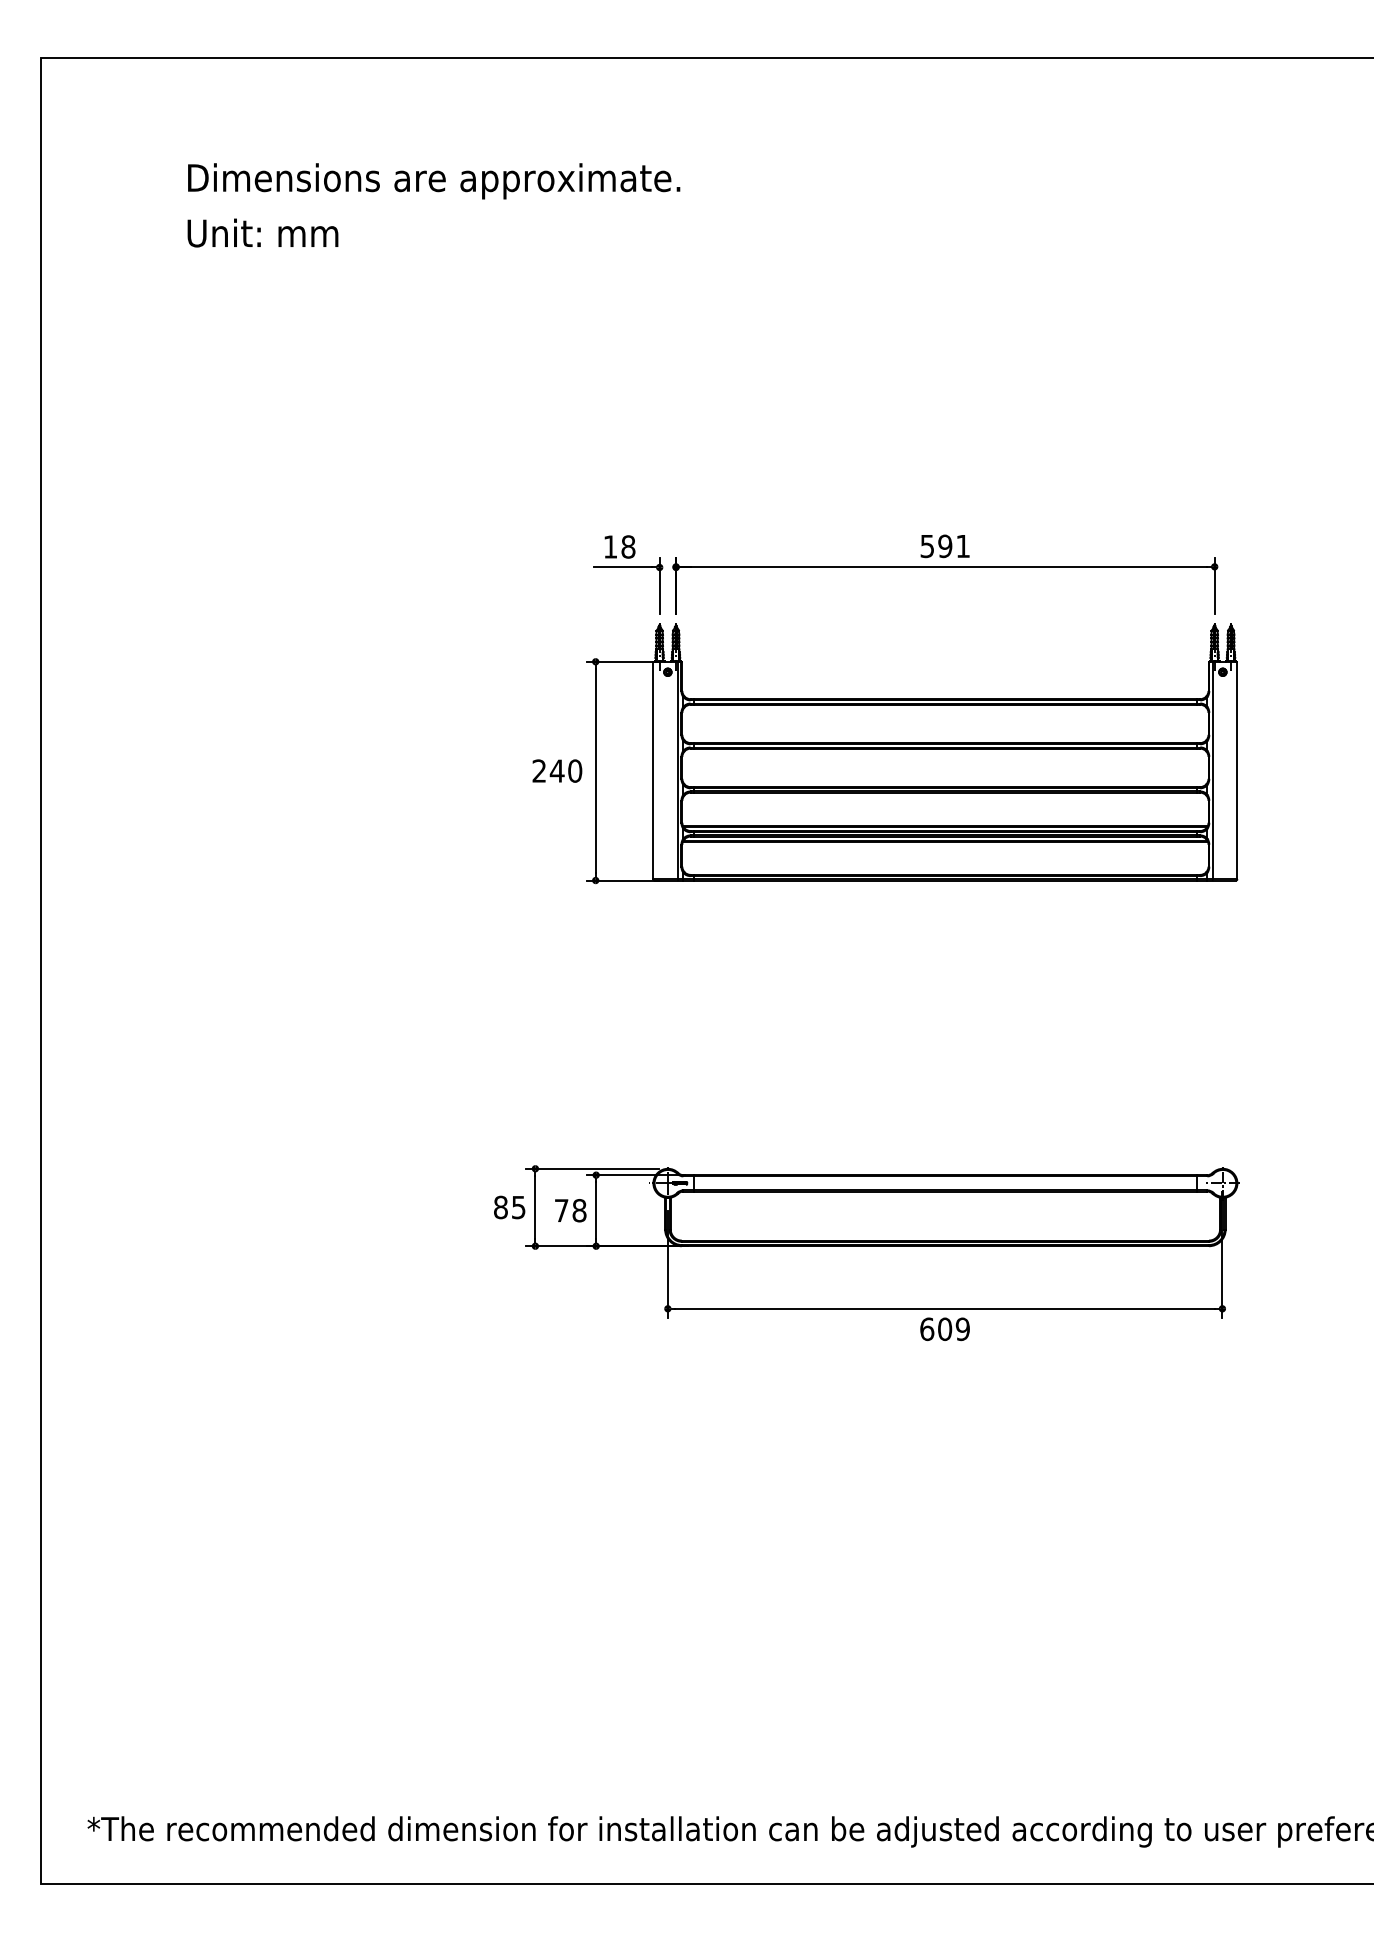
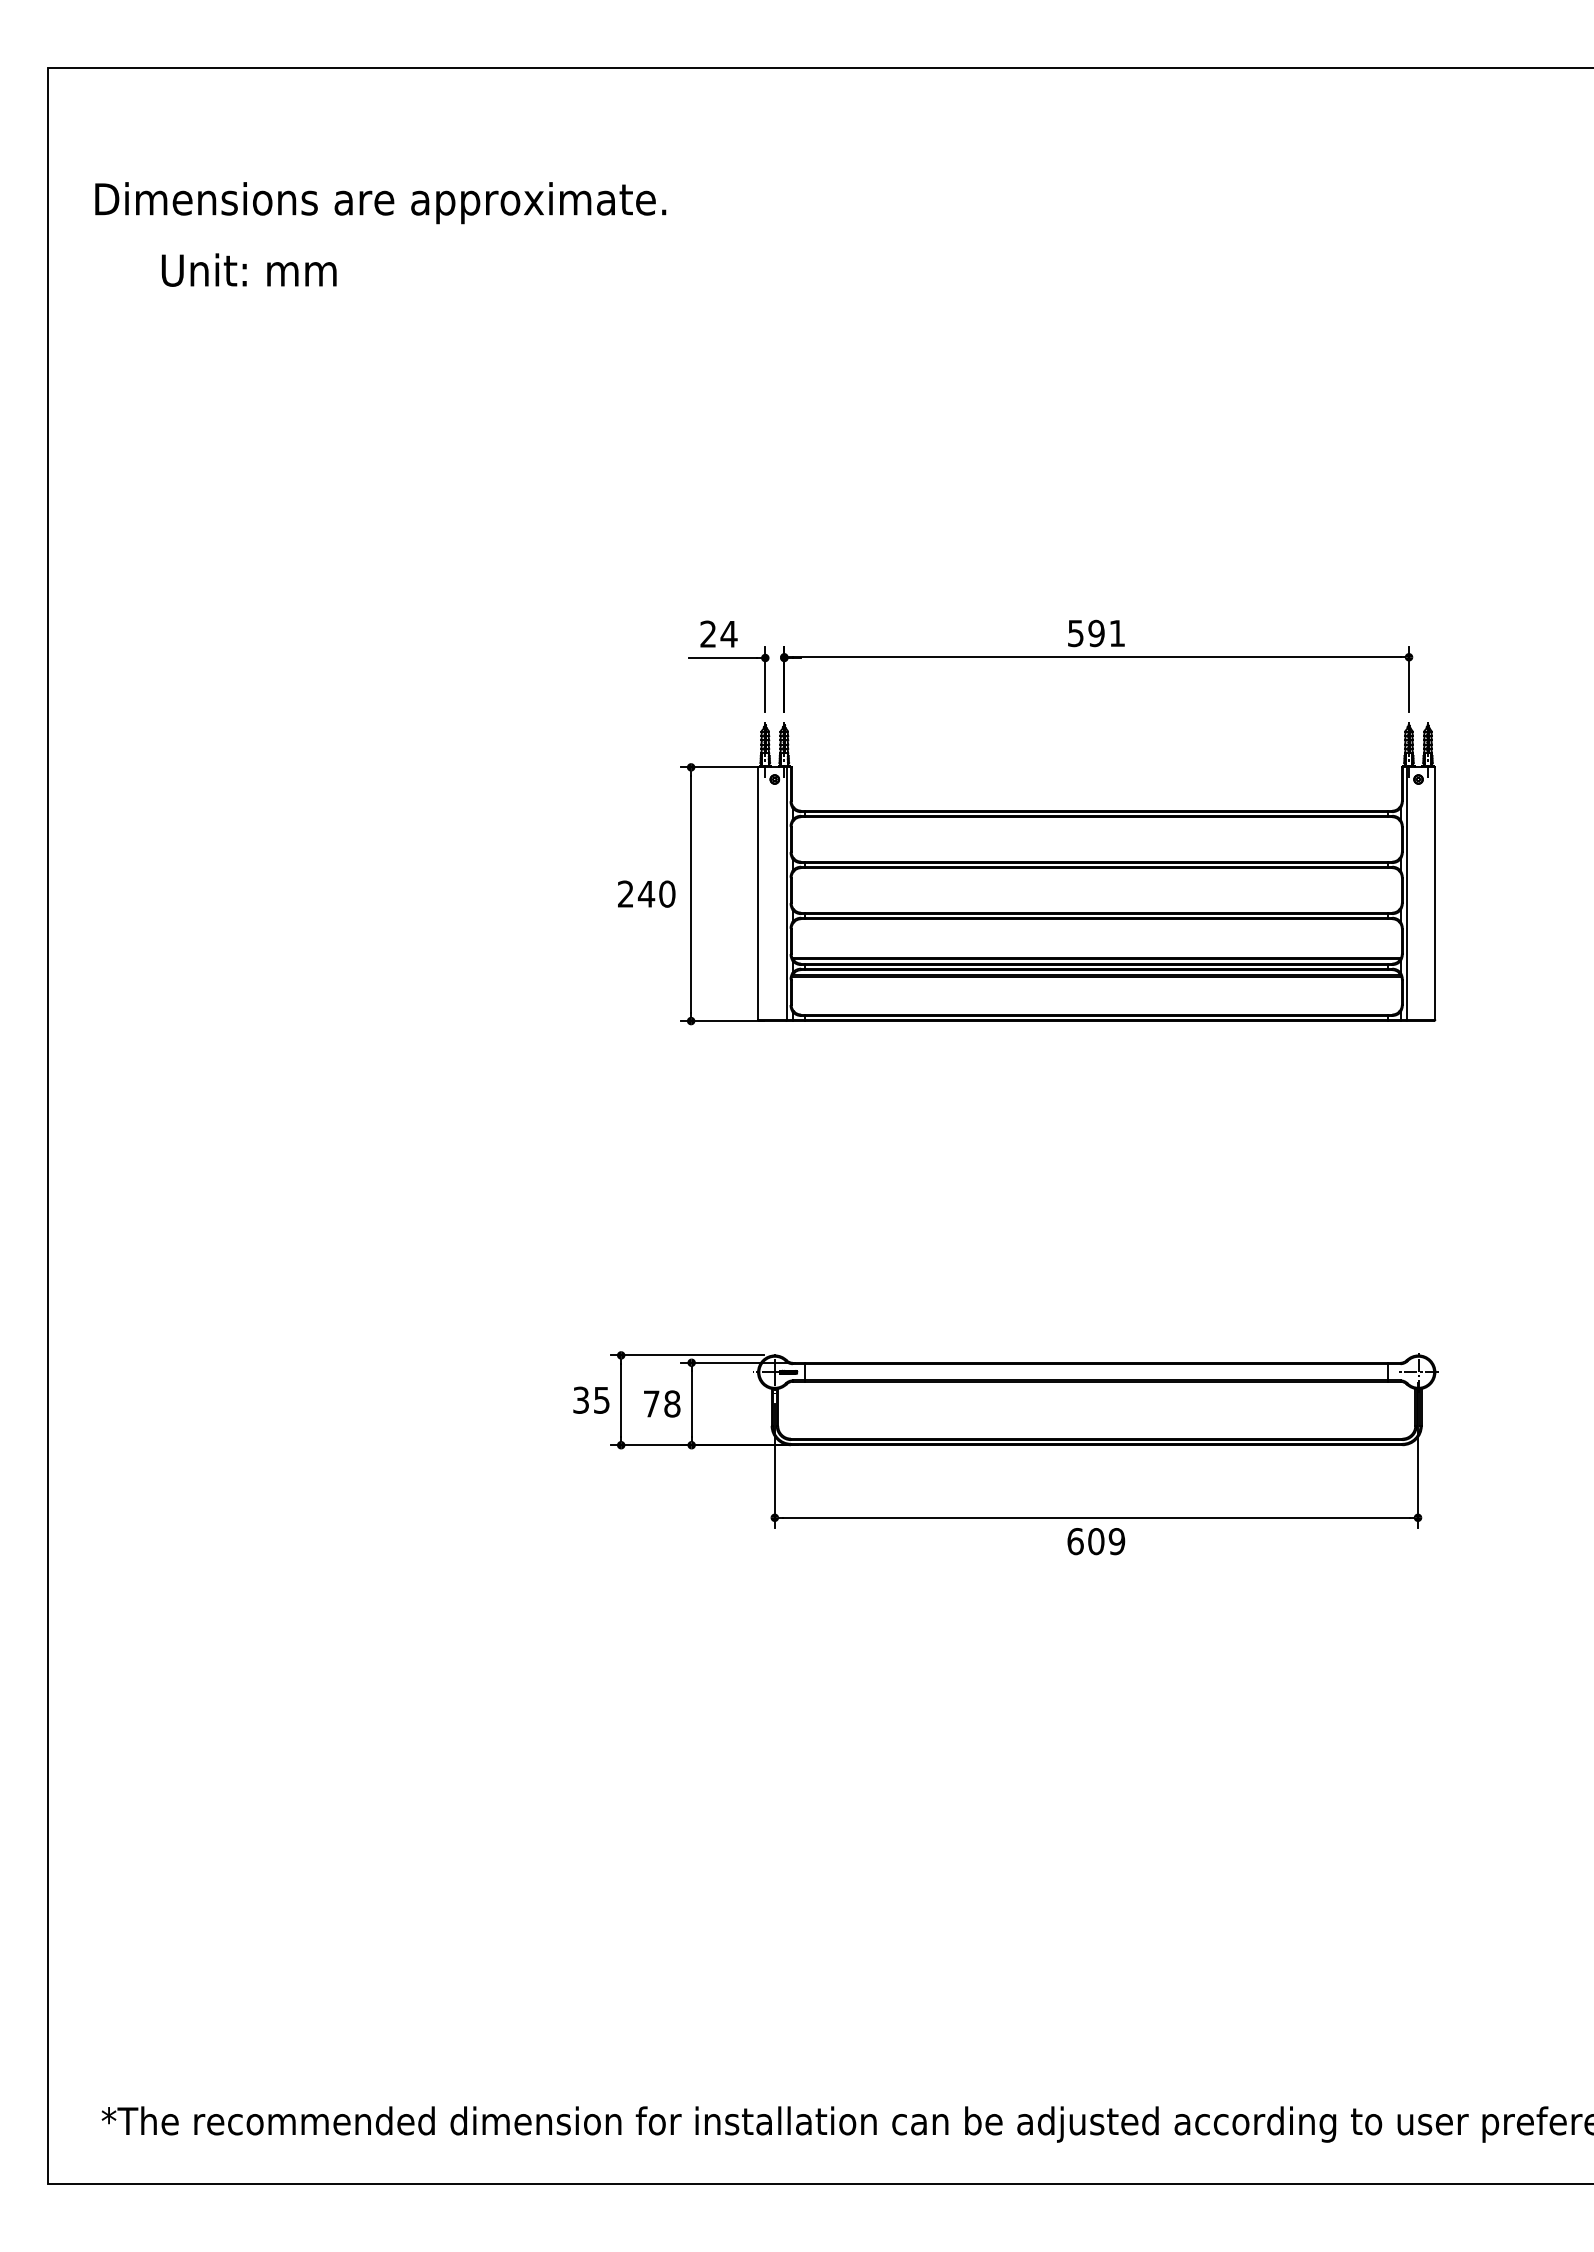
text: (433, 181) -> (380, 203), moved
text: (262, 232) -> (248, 269), moved
text: (619, 546) -> (718, 633), 18 -> 24
text: (501, 1206) -> (581, 1399), 85 -> 35

